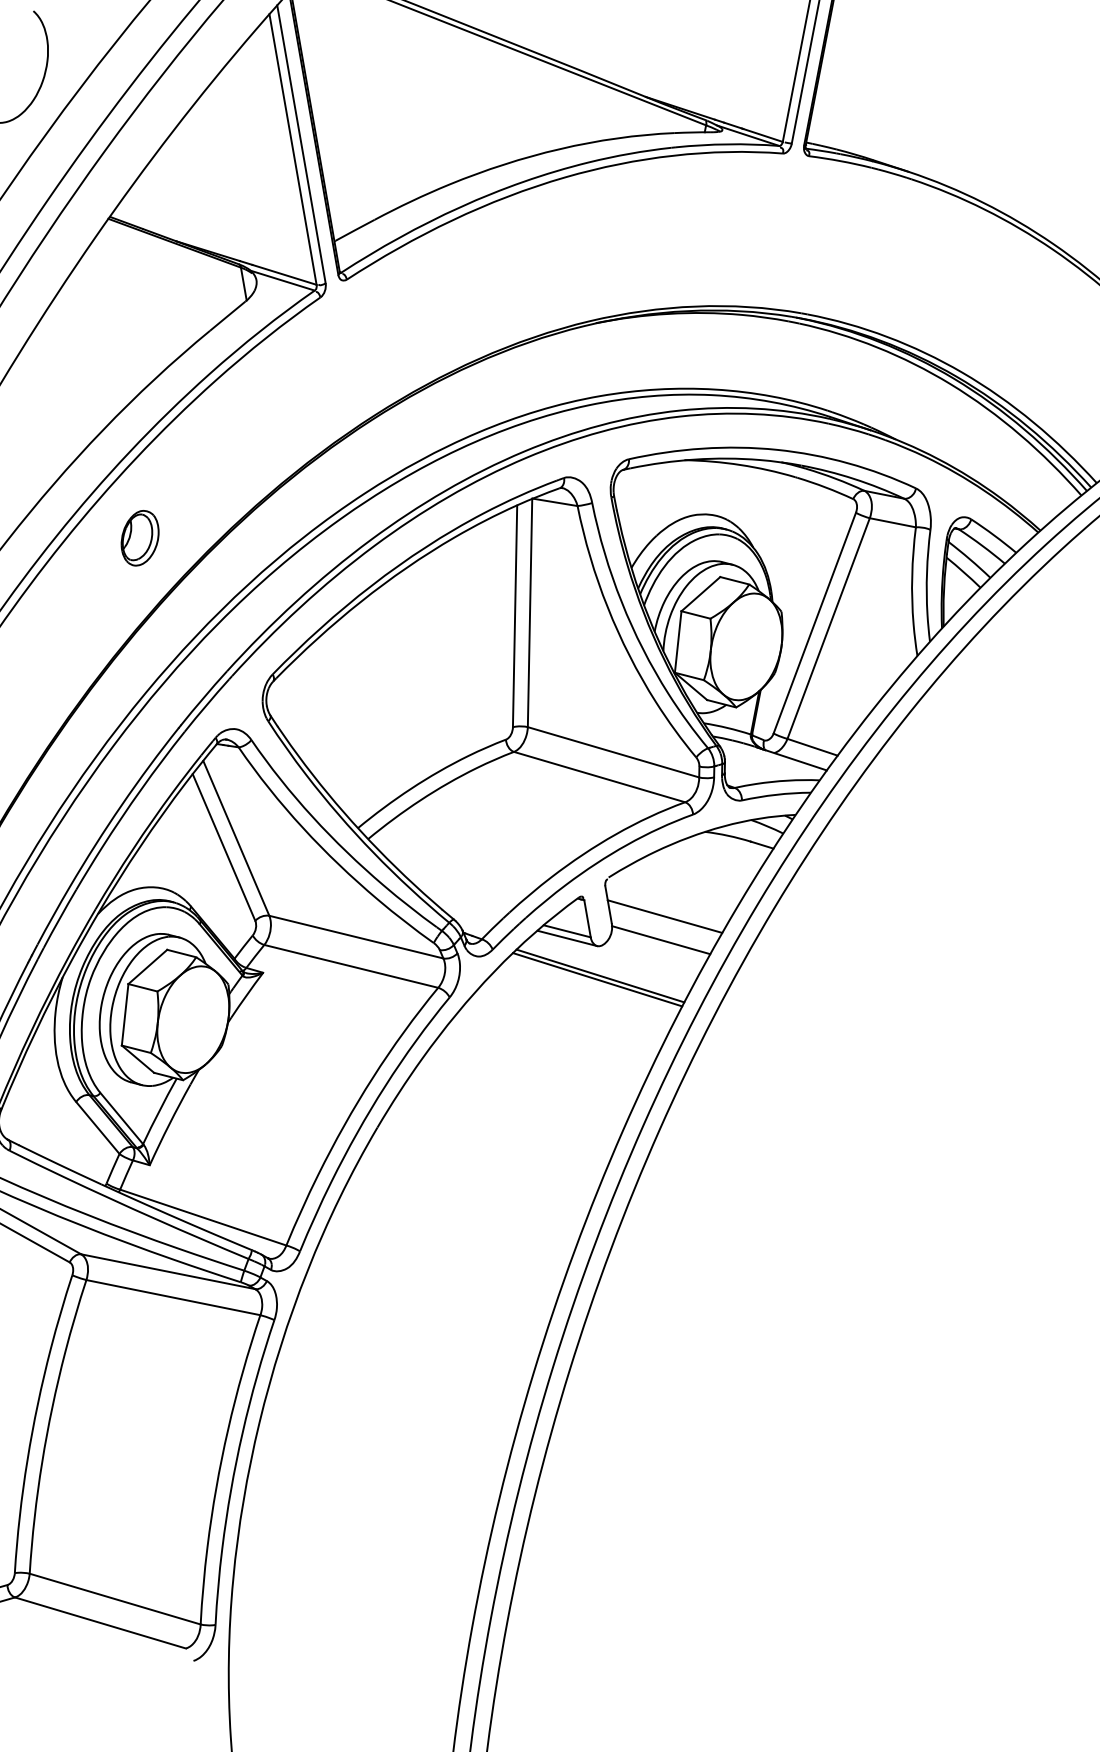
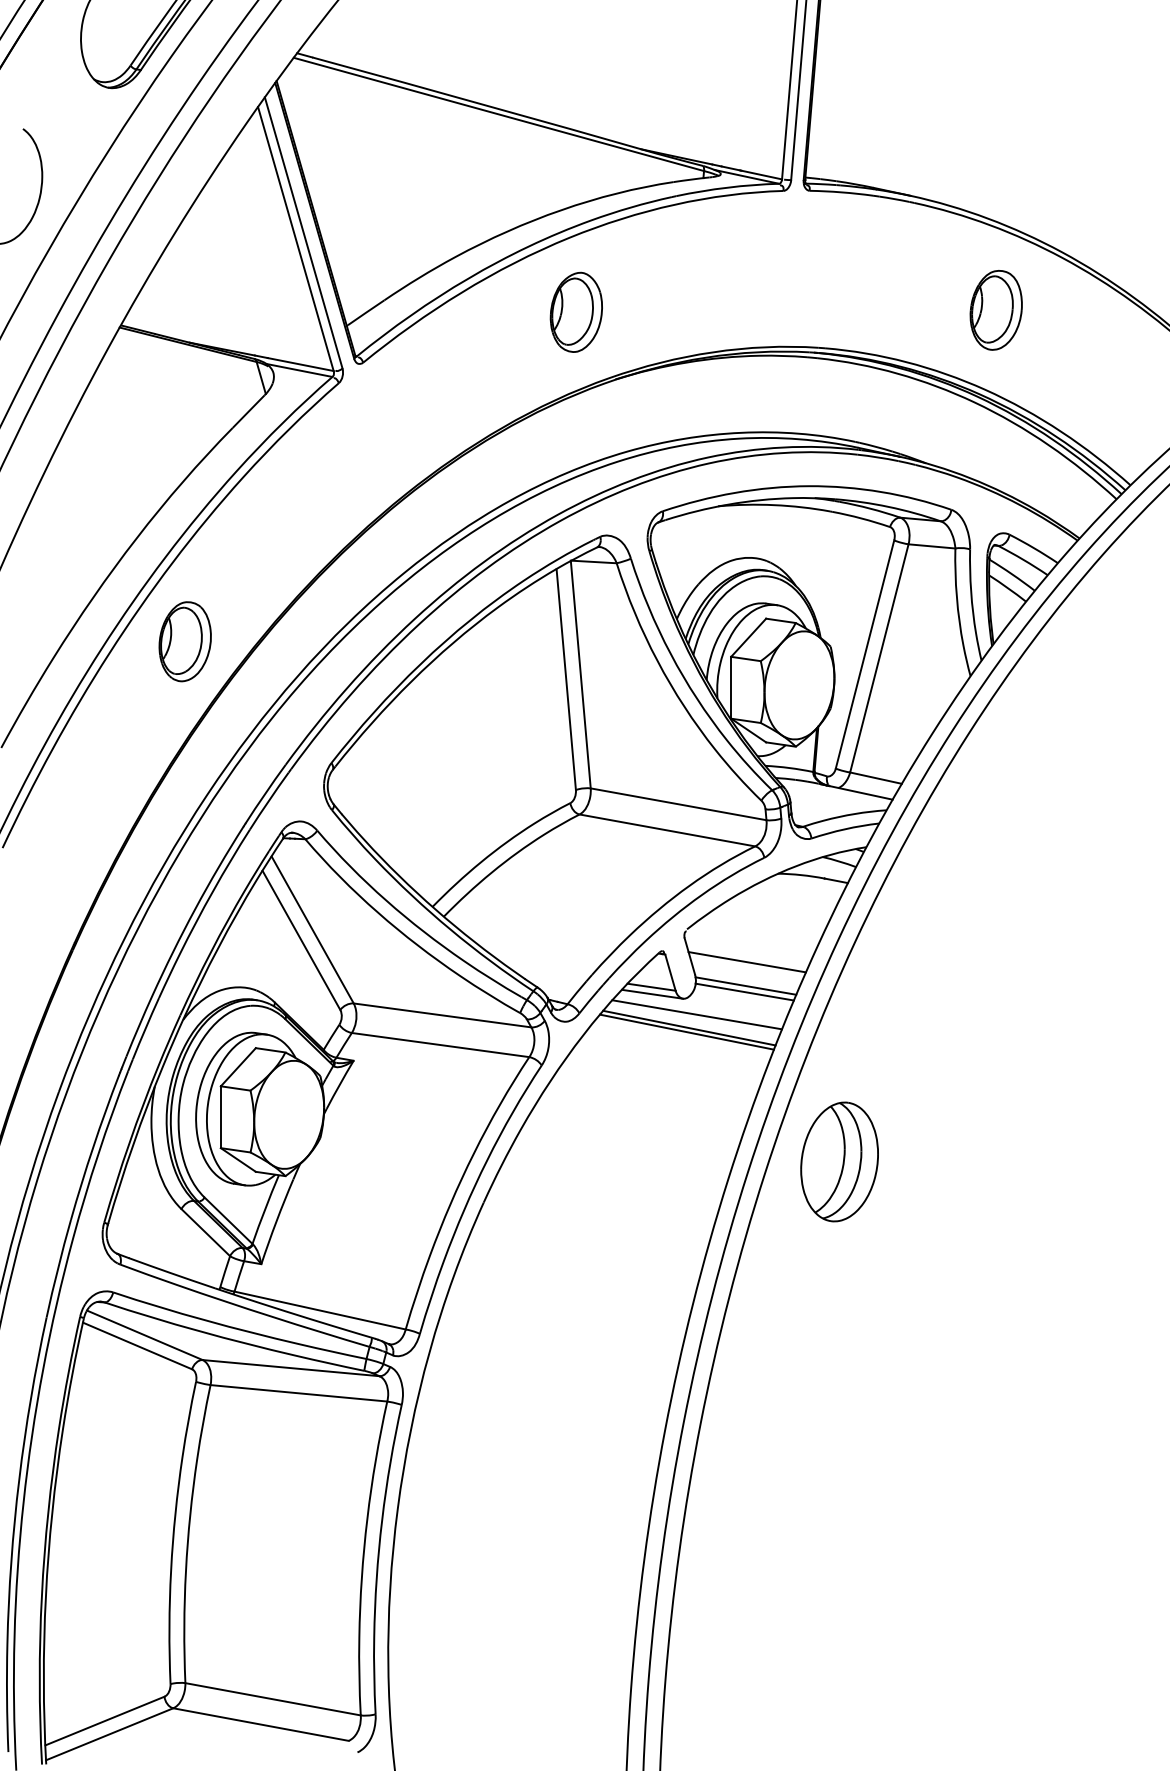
part: (563, 251) -> (575, 311), added
part: (981, 294) -> (995, 310), added
part: (139, 537) -> (184, 641), size x1.43
line: (659, 945) -> (744, 991), added
line: (608, 963) -> (696, 1014), added
part: (735, 1124) -> (839, 1161), added

